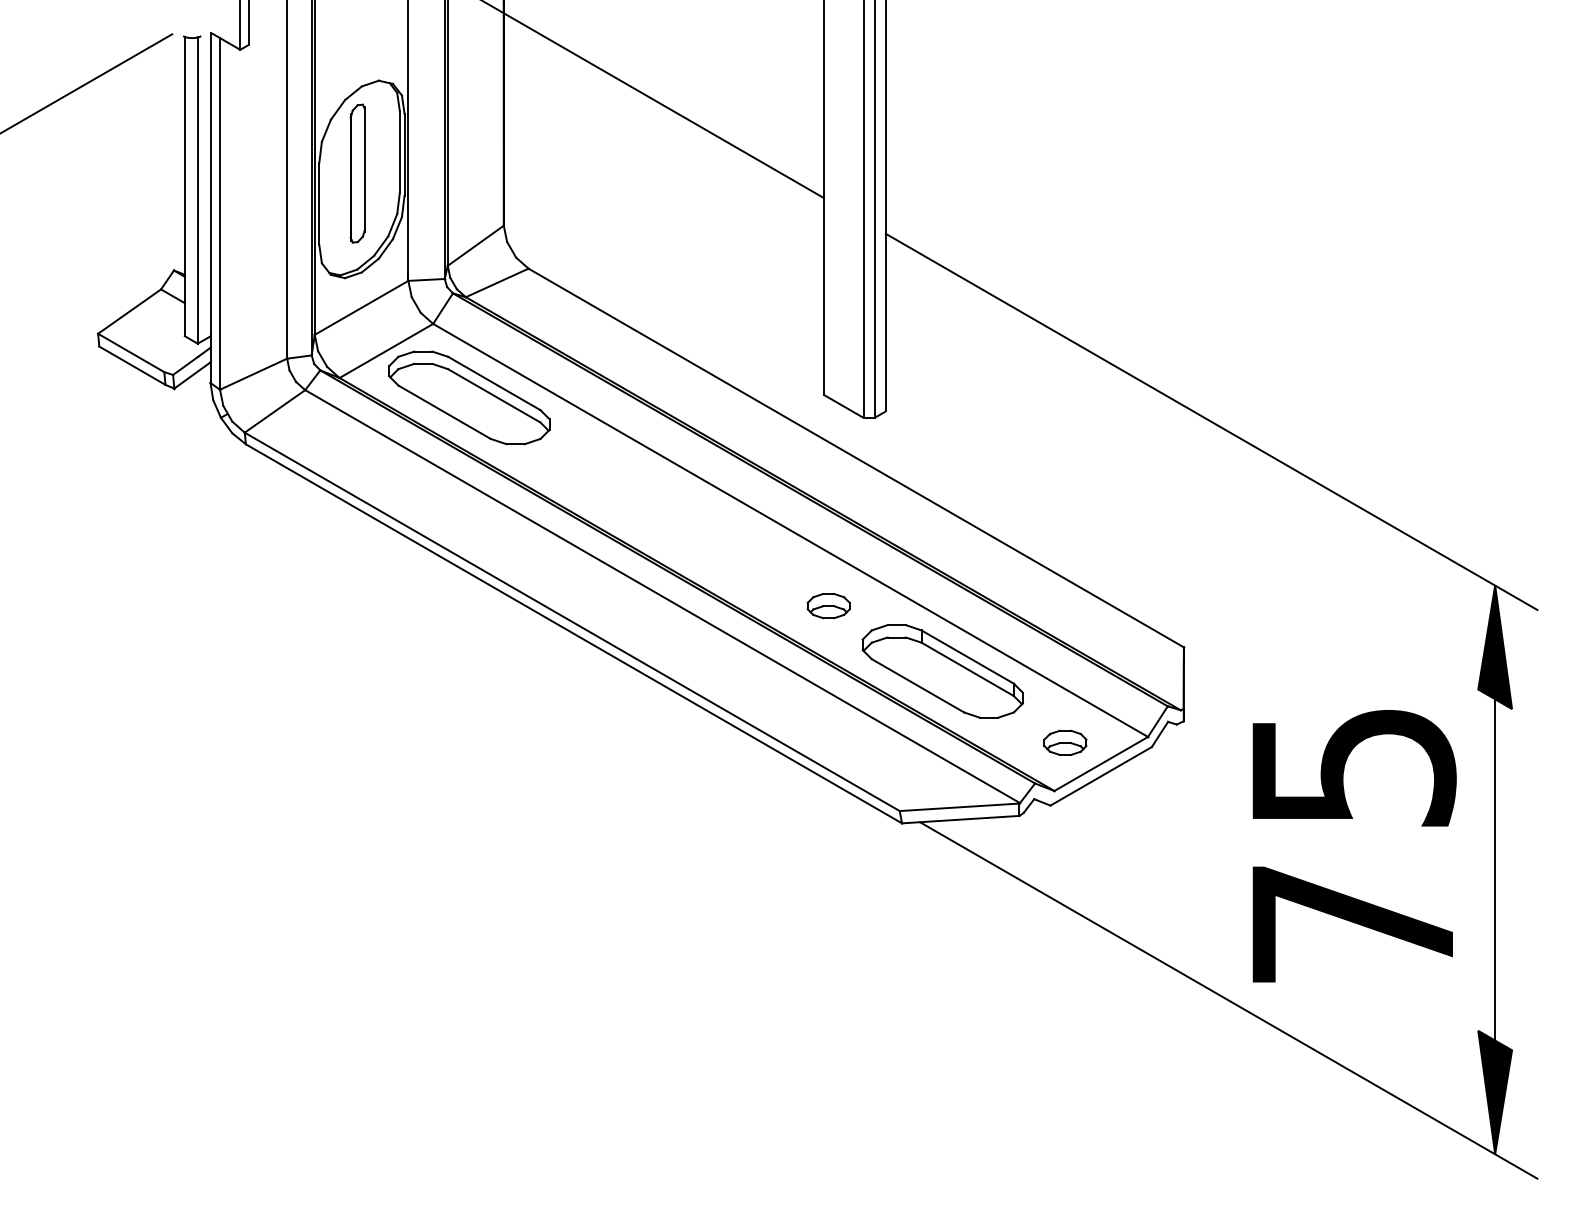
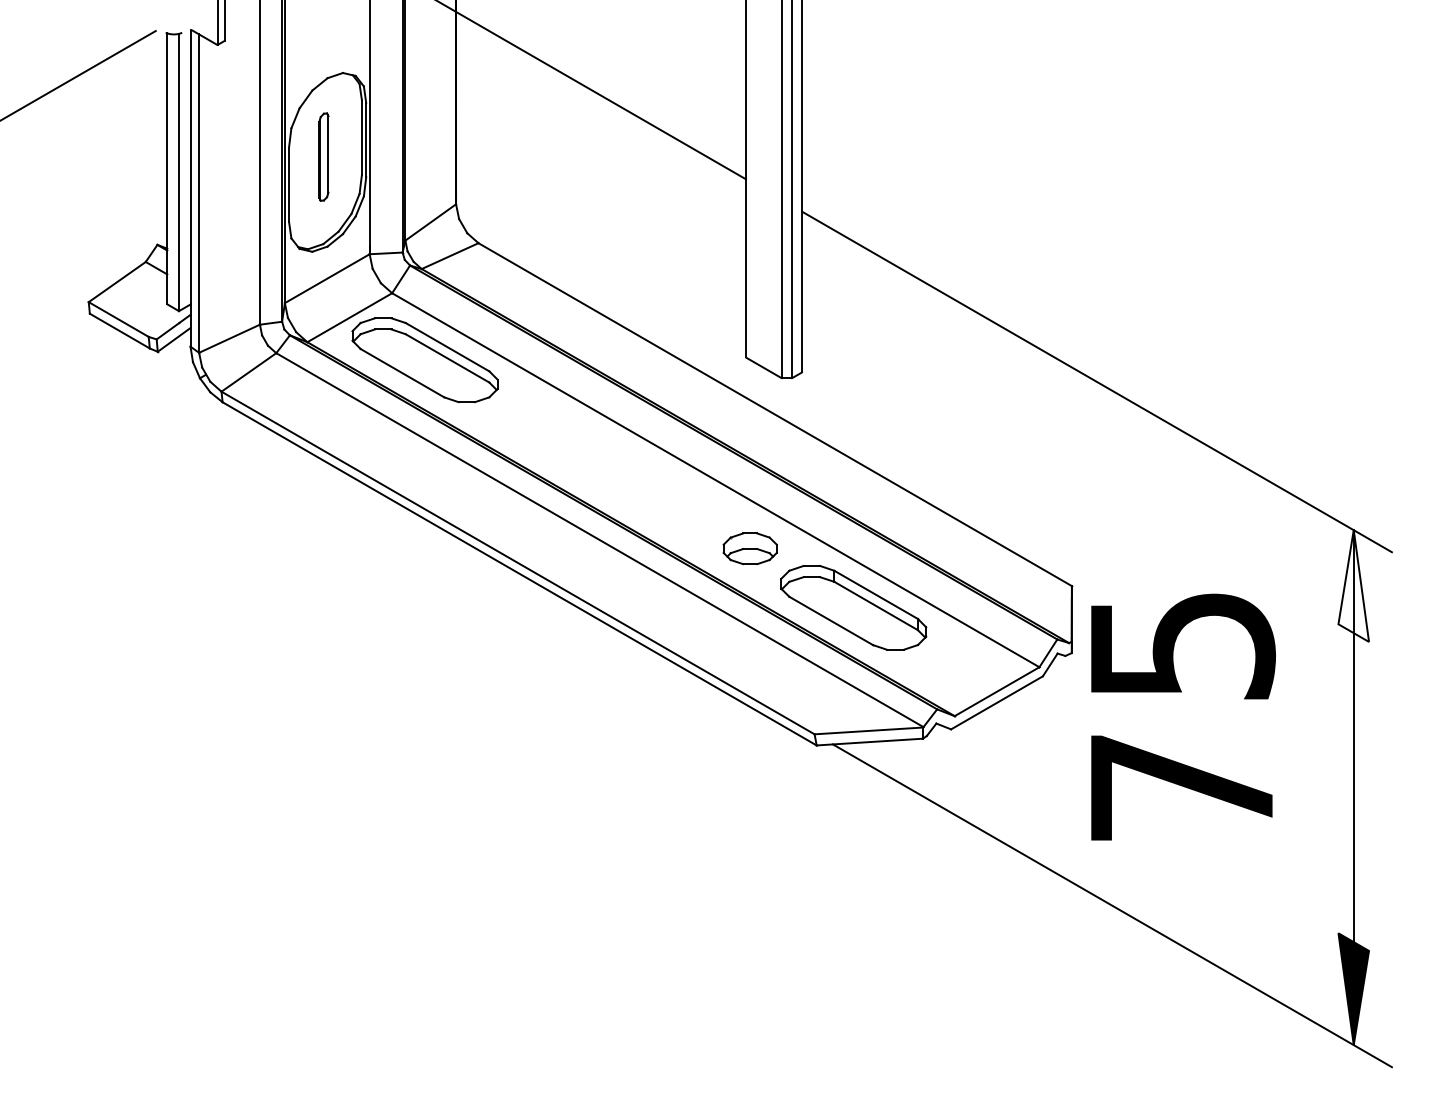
part: (357, 172) -> (323, 156), size x0.7
part: (828, 605) -> (750, 548), size x1.4
fill: (1494, 646) -> (1353, 585), removed
part: (1065, 742) -> (964, 672), removed
text: (1354, 845) -> (1183, 716), moved

